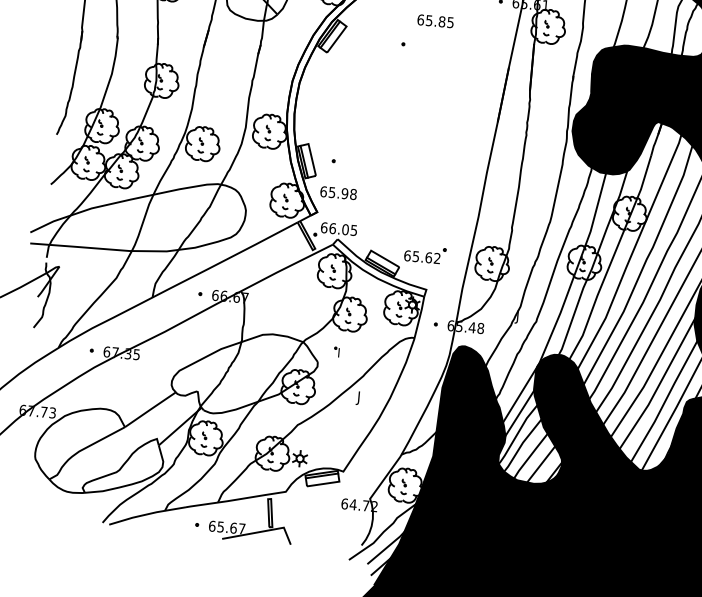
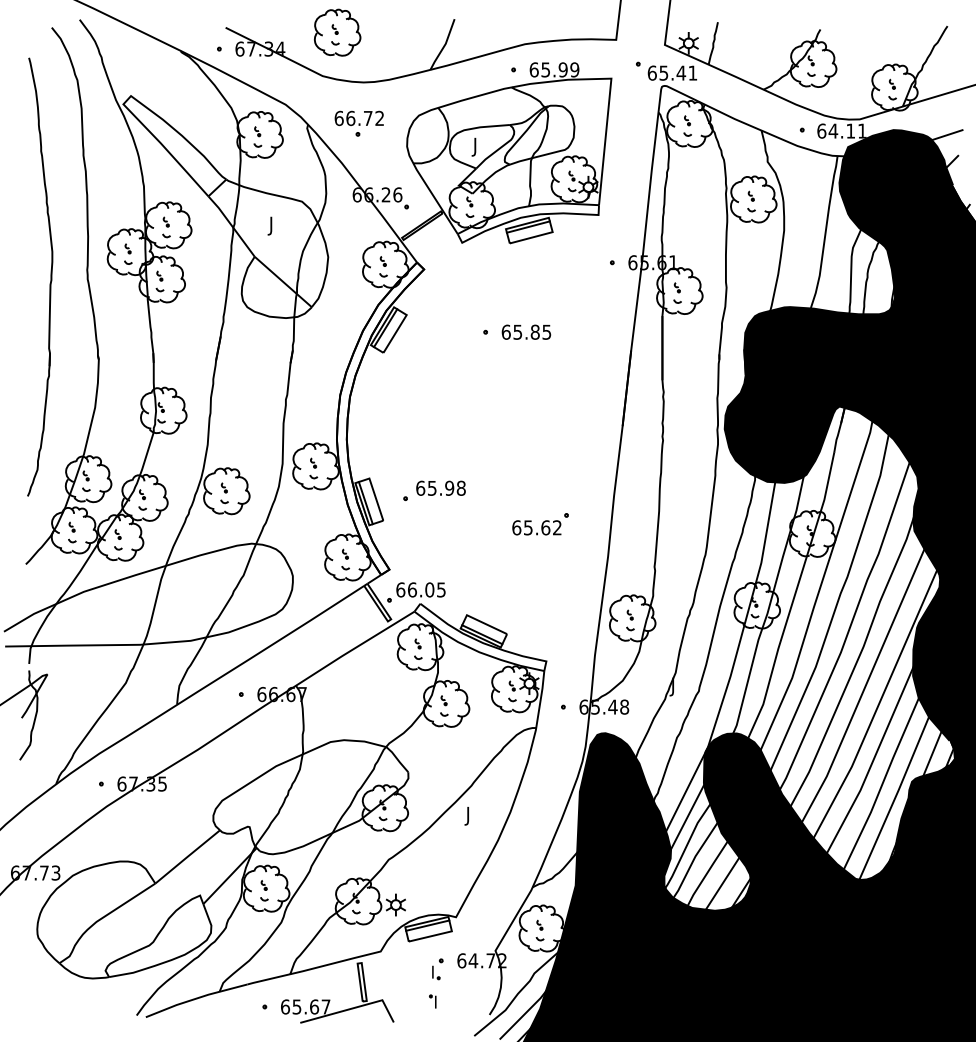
text: (435, 20) -> (526, 331), moved
text: (338, 192) -> (440, 487), moved
part: (425, 254) -> (540, 524), moved
part: (336, 352) -> (432, 1001), moved
part: (326, 508) -> (437, 969), added

